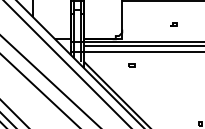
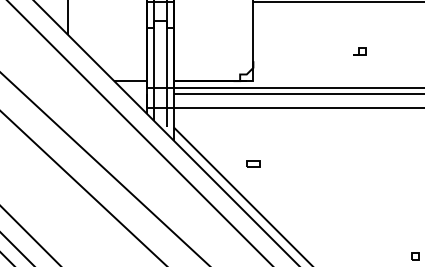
part: (131, 65) -> (251, 164), moved

